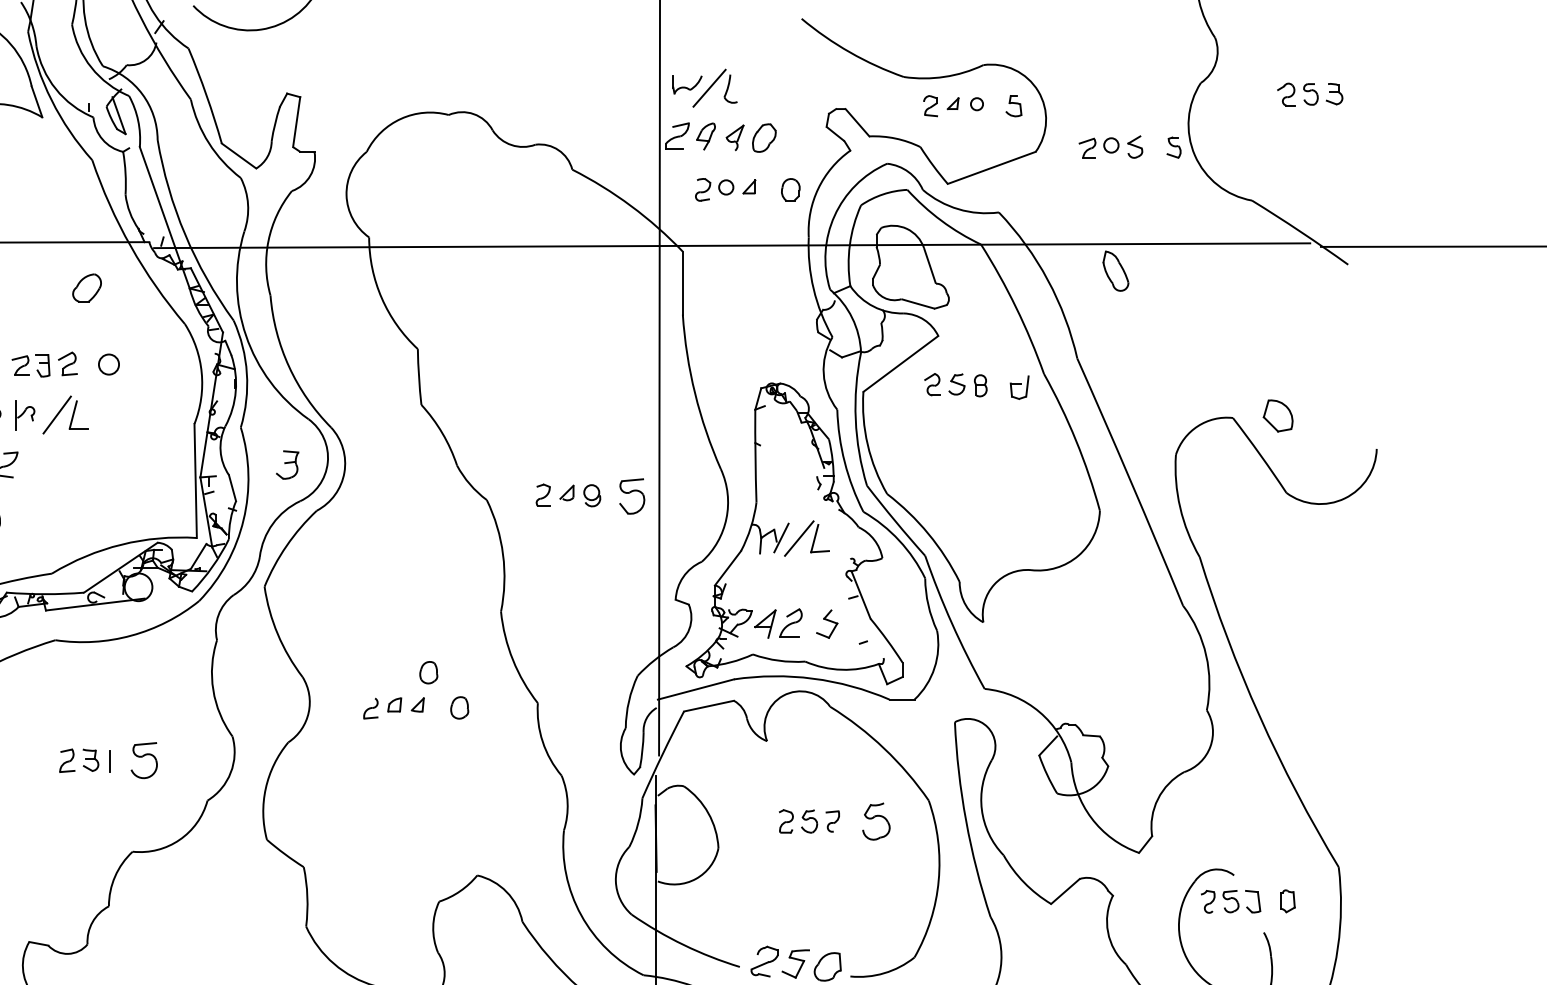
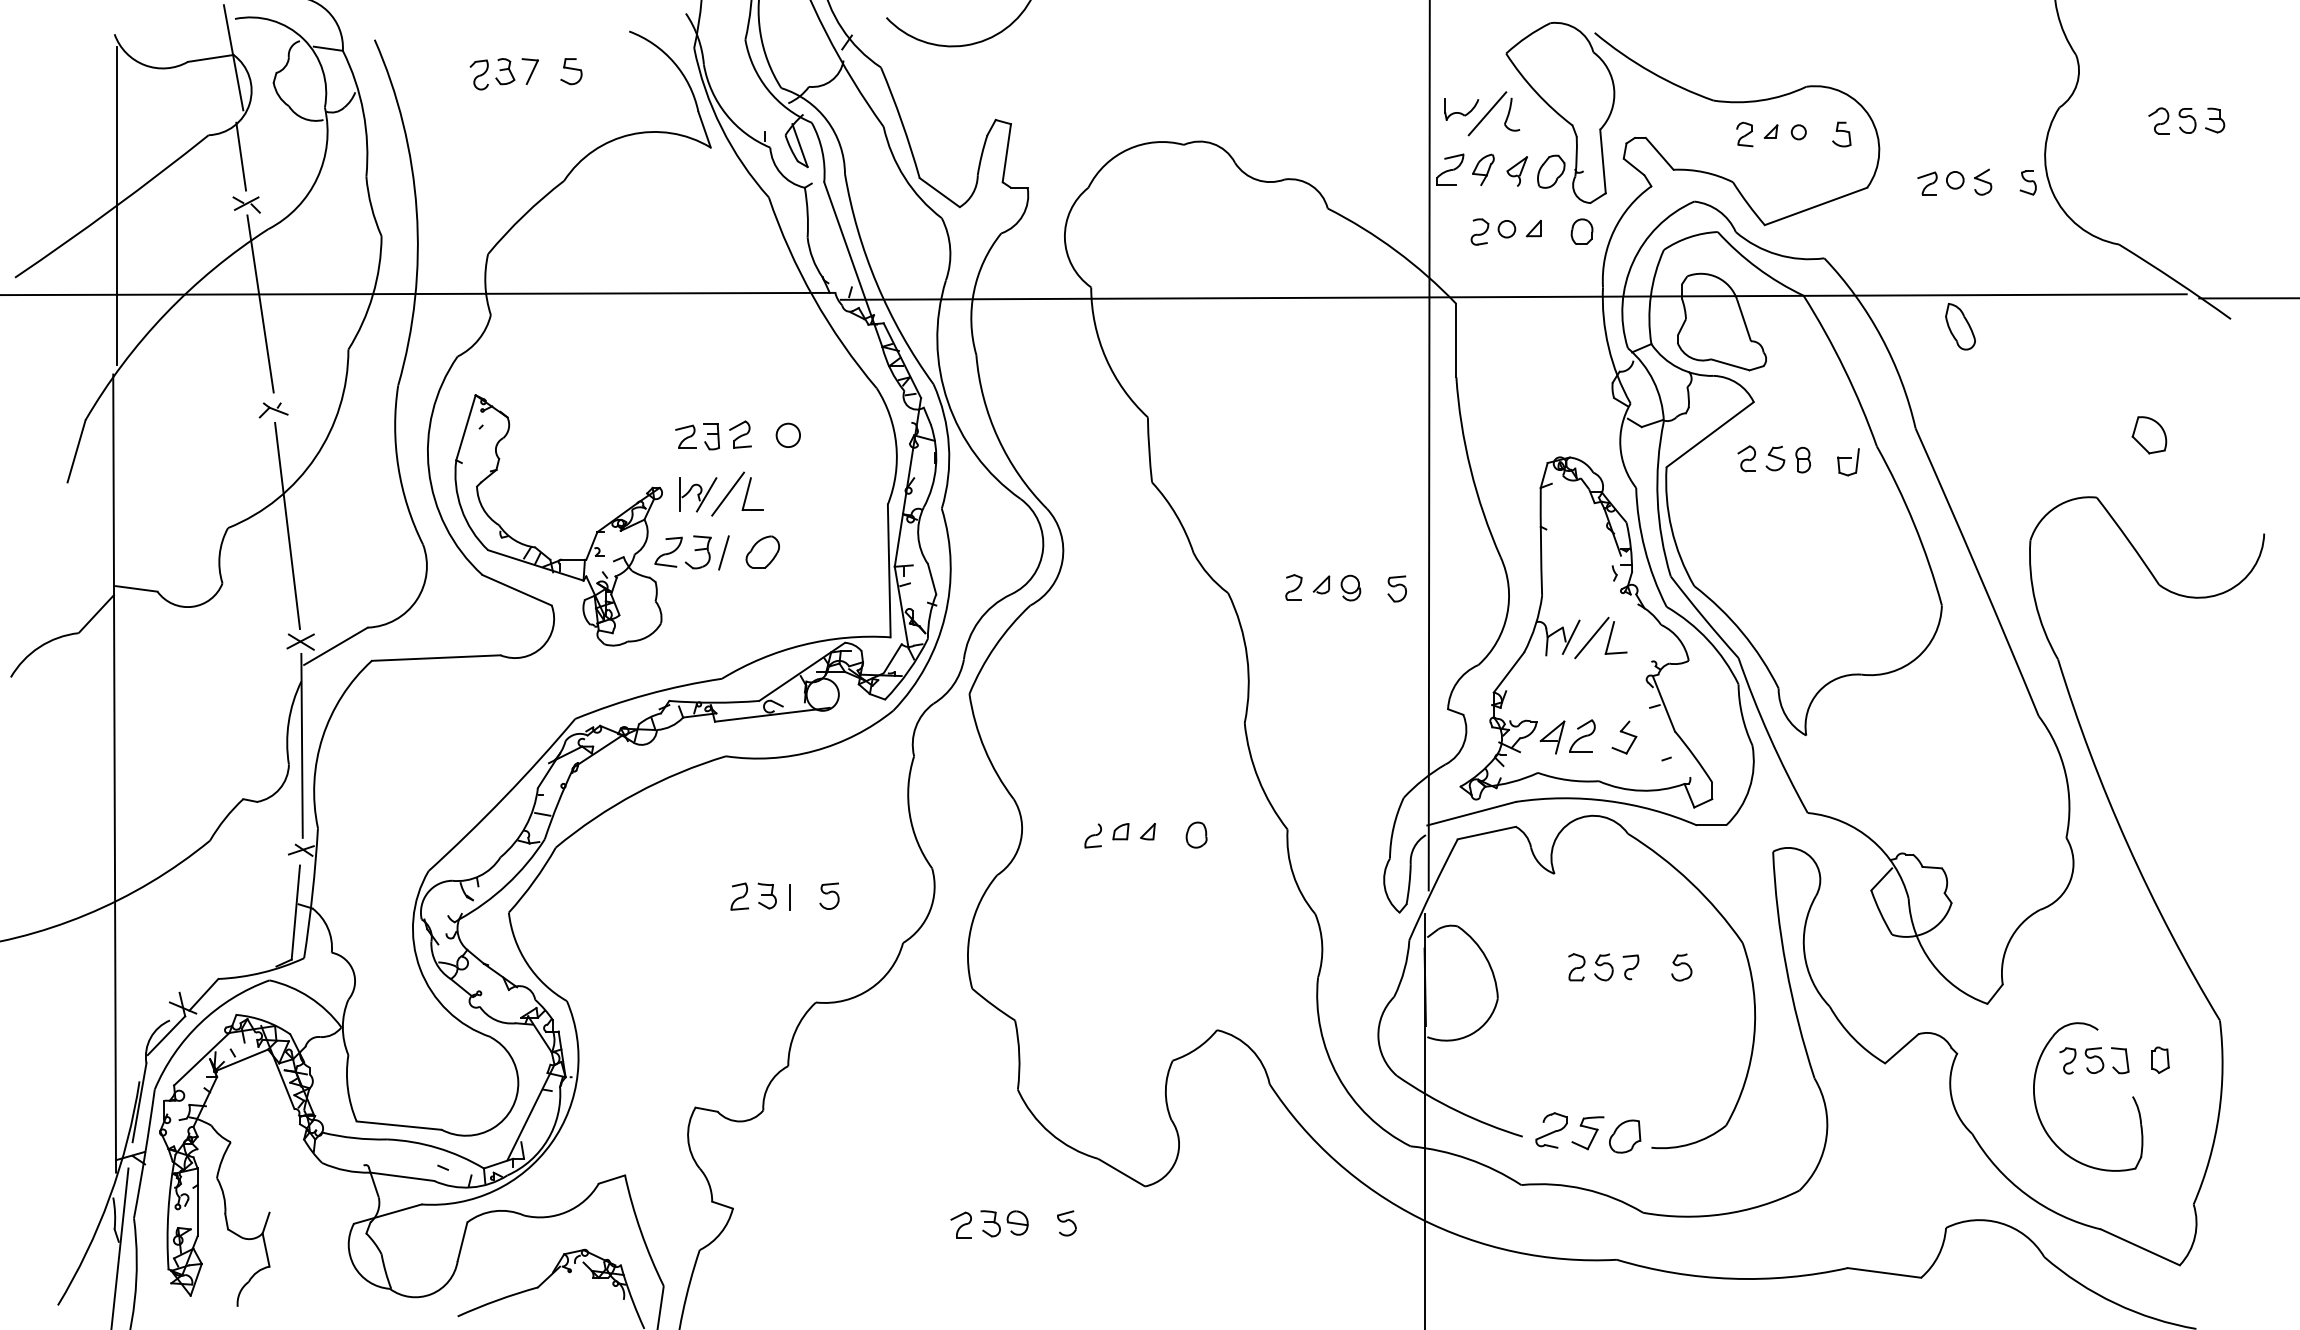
part: (772, 87) -> (1560, 112), added
part: (86, 287) -> (762, 551), moved
line: (38, 415) -> (706, 494), added
part: (1278, 416) -> (2149, 435), moved
line: (53, 465) -> (723, 552), added
part: (286, 465) -> (697, 552), moved
part: (631, 496) -> (1396, 588), size x0.62
part: (428, 672) -> (1160, 793), removed
part: (144, 759) -> (829, 895), size x0.62
part: (876, 821) -> (1681, 967), size x0.62

